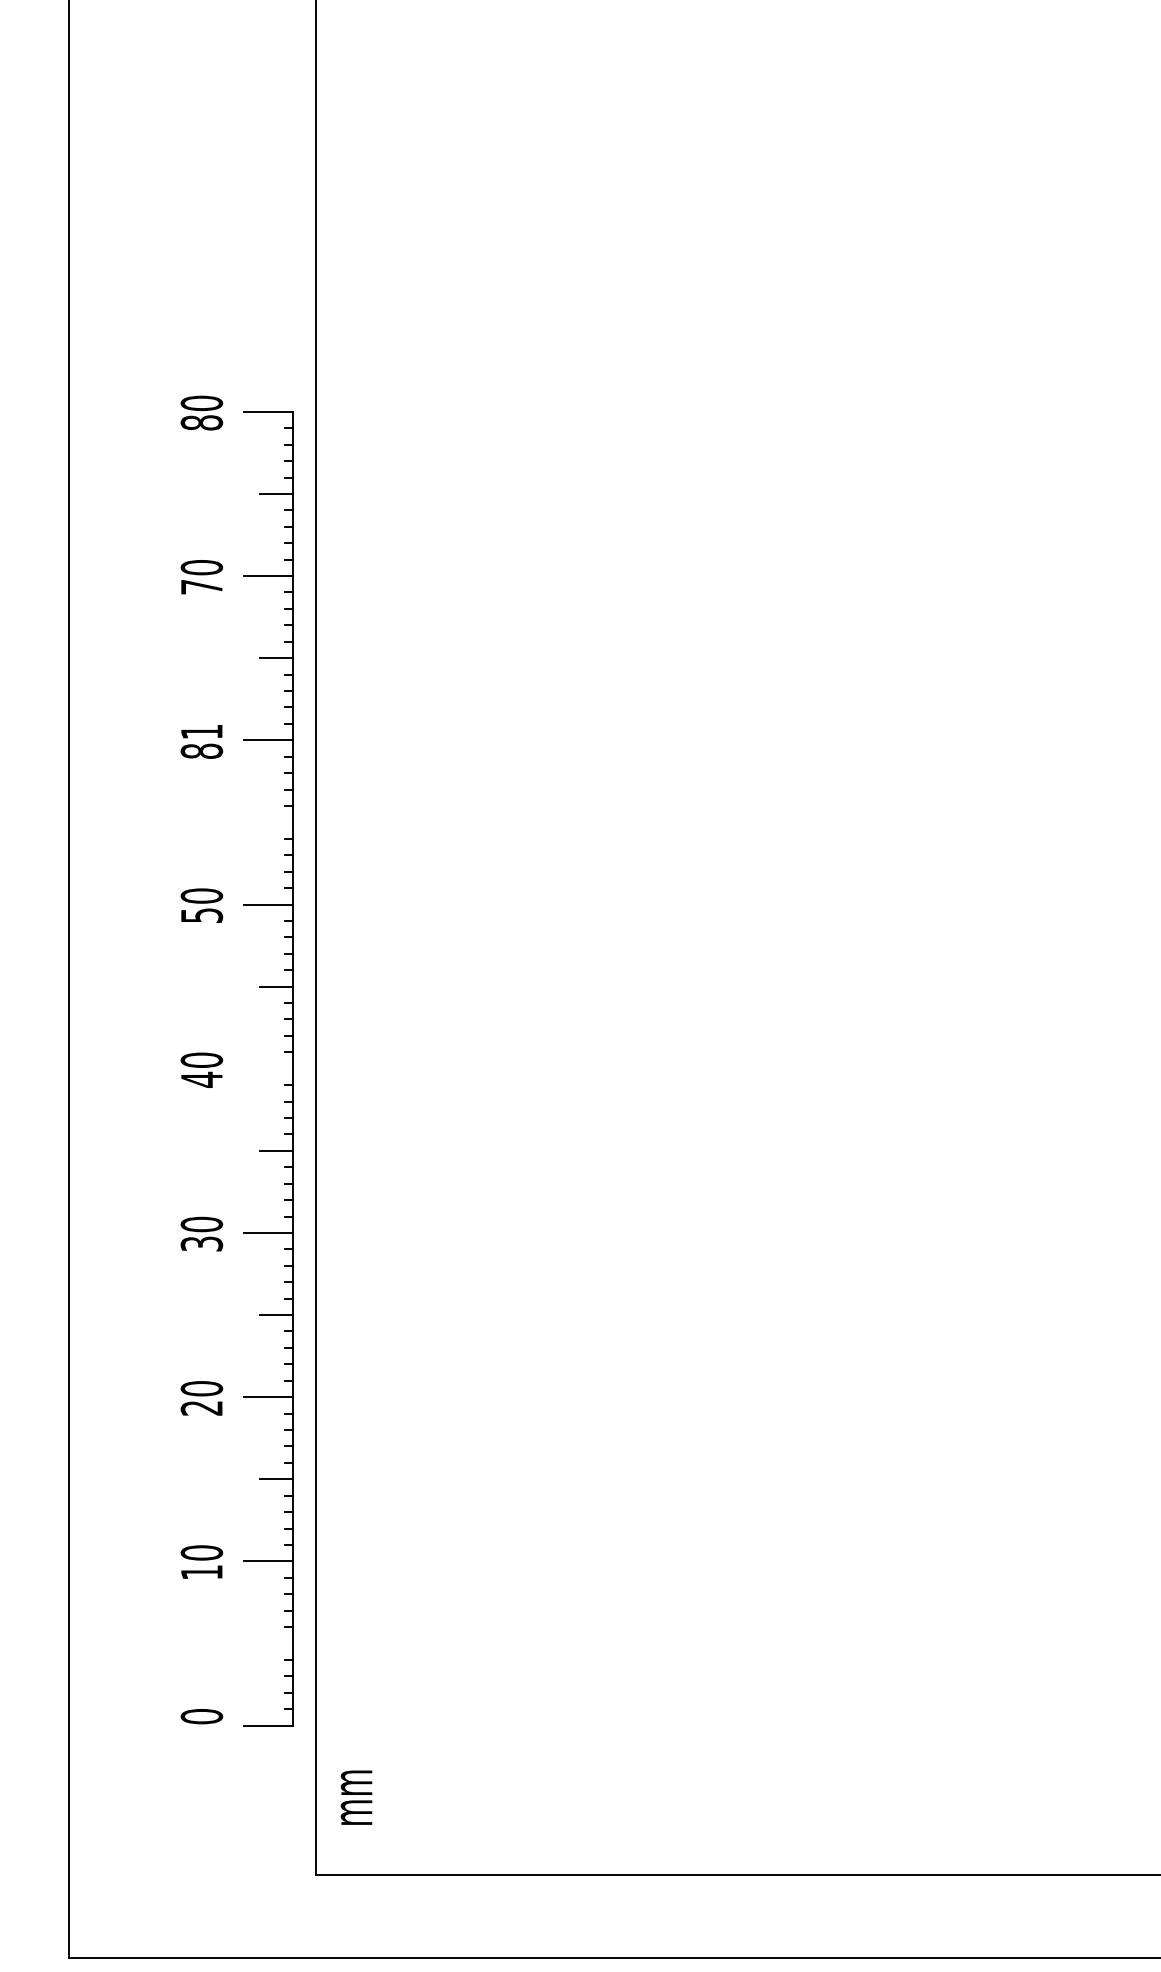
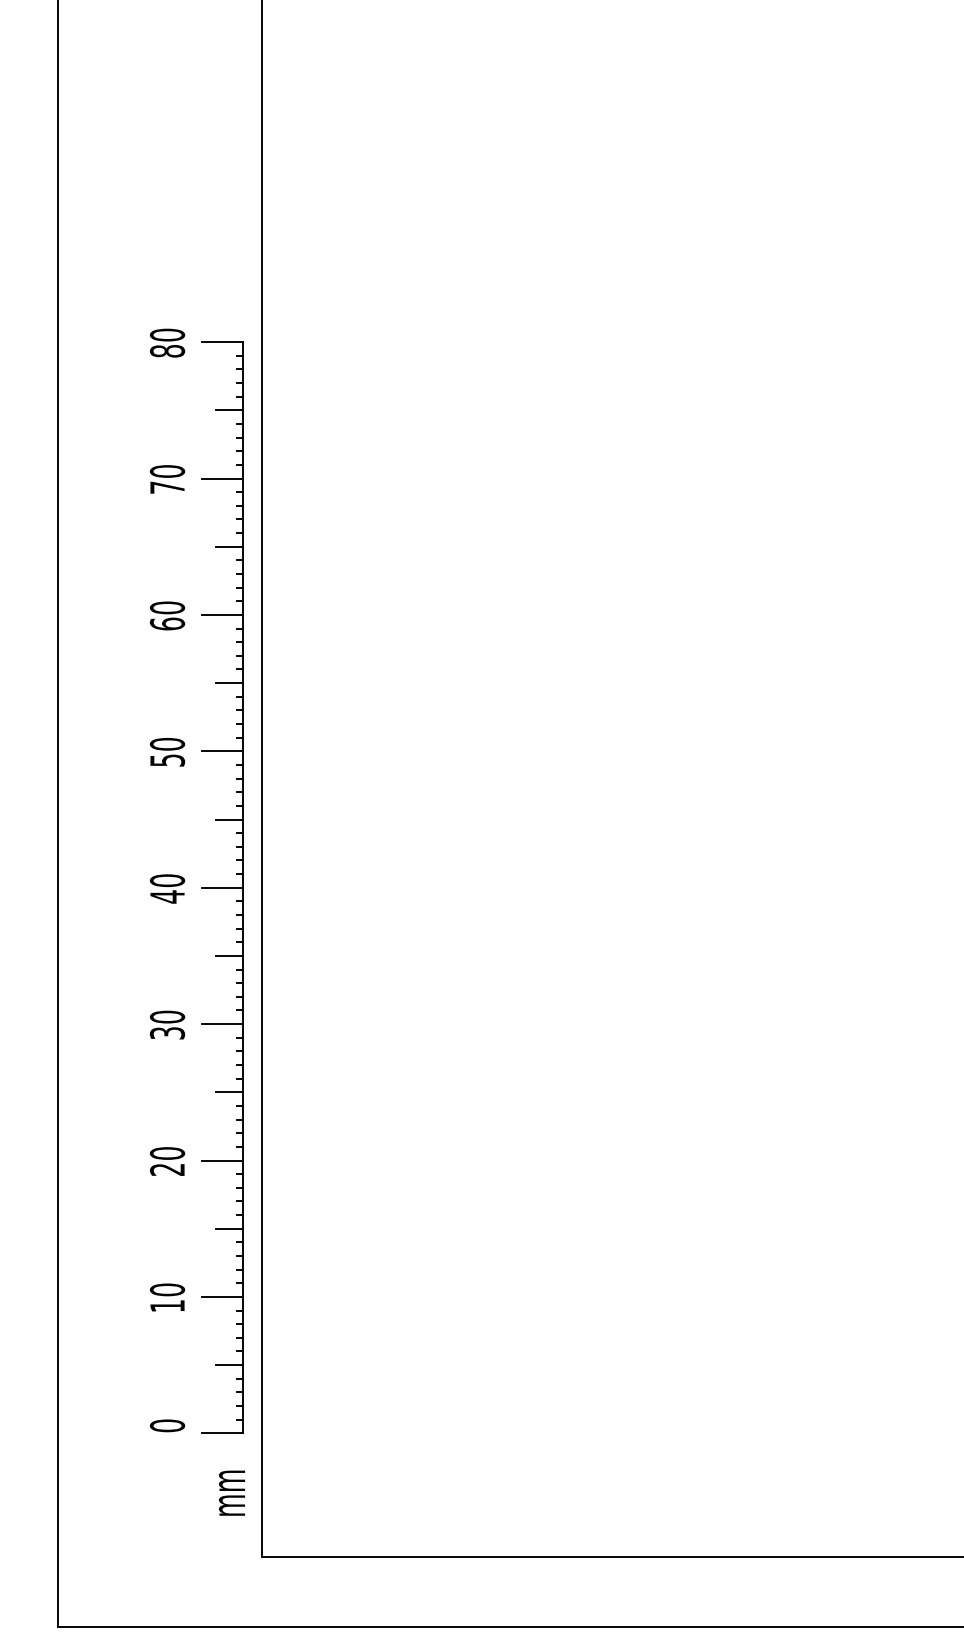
text: (201, 741) -> (167, 615), 81 -> 60
line: (276, 822) -> (229, 683), added
line: (268, 1068) -> (222, 887), added
line: (276, 1643) -> (229, 1365), added
text: (356, 1797) -> (231, 1493), moved

